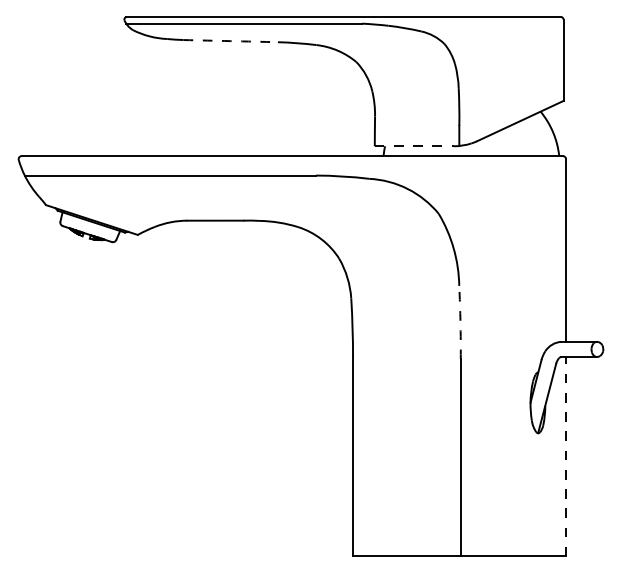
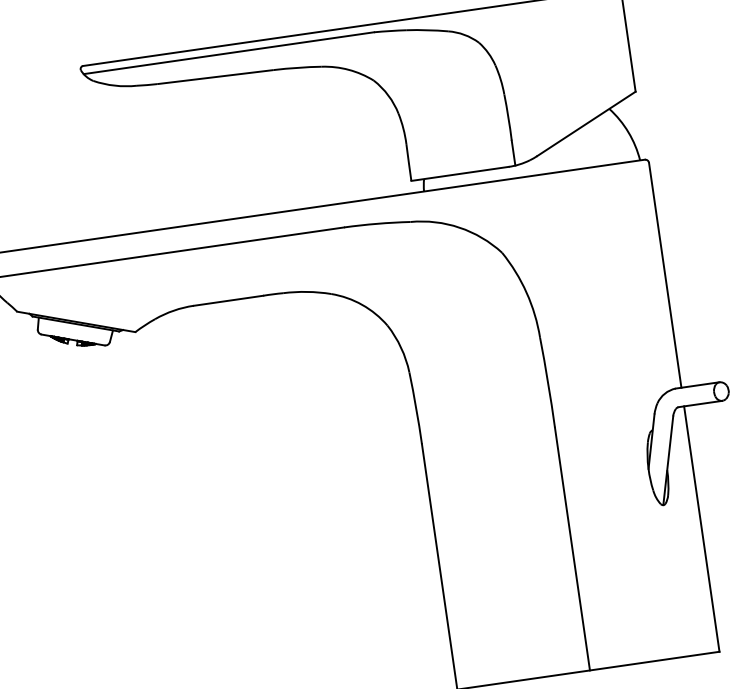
arc: (230, 41) -> (215, 77), dashed -> solid
line: (414, 146) -> (460, 174), dashed -> solid
arc: (460, 322) -> (548, 382), dashed -> solid
line: (566, 456) -> (702, 528), dashed -> solid

